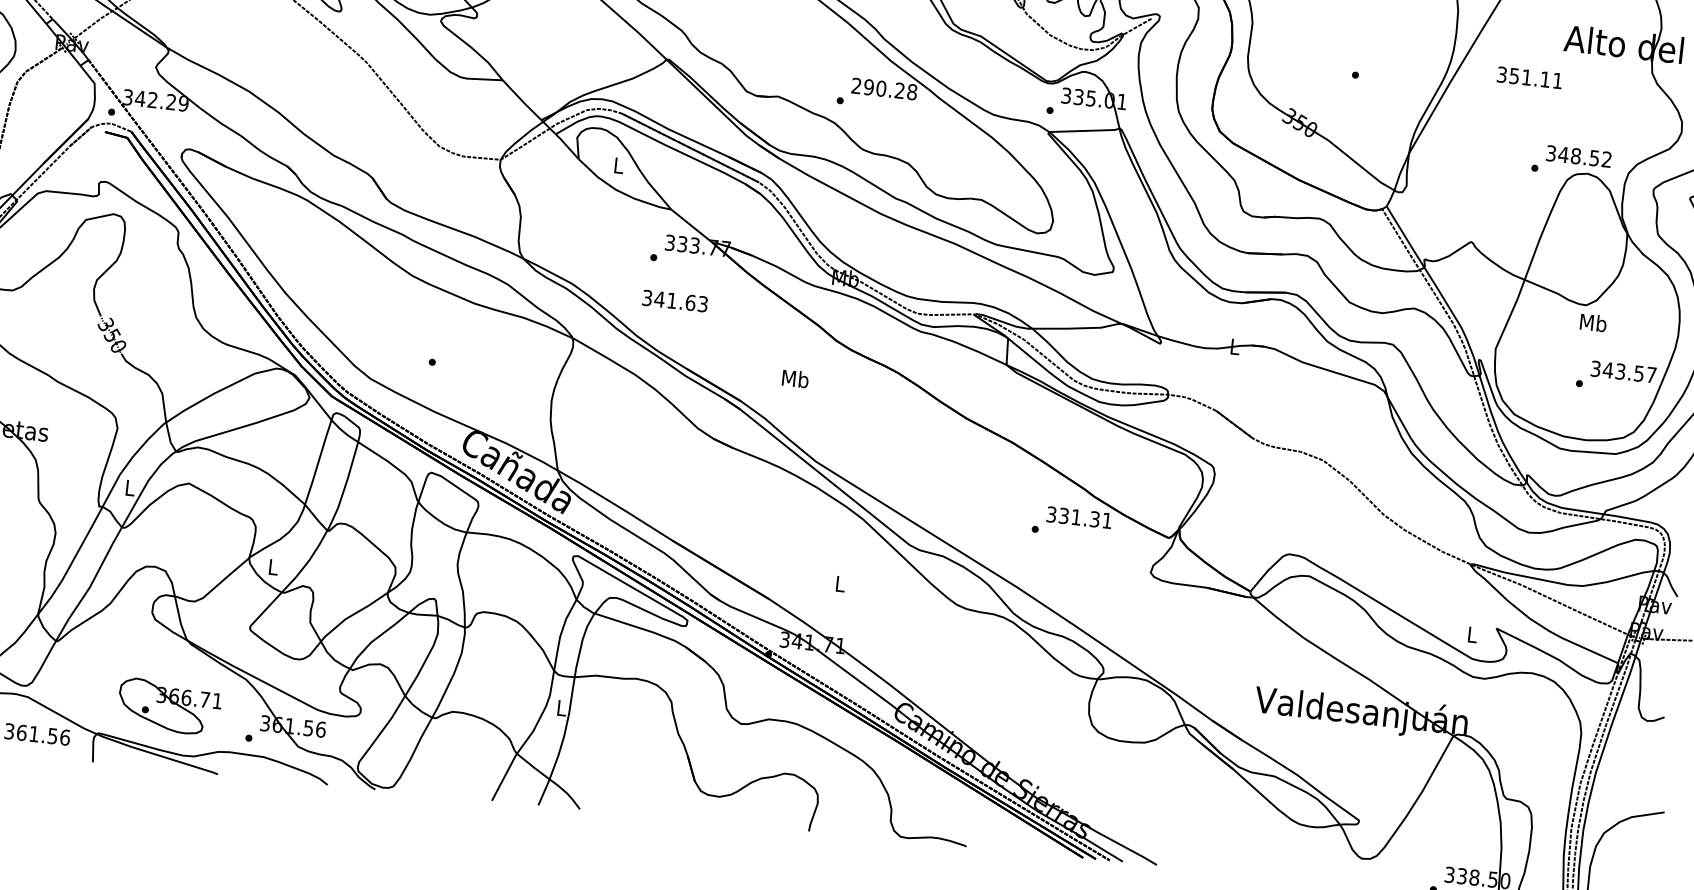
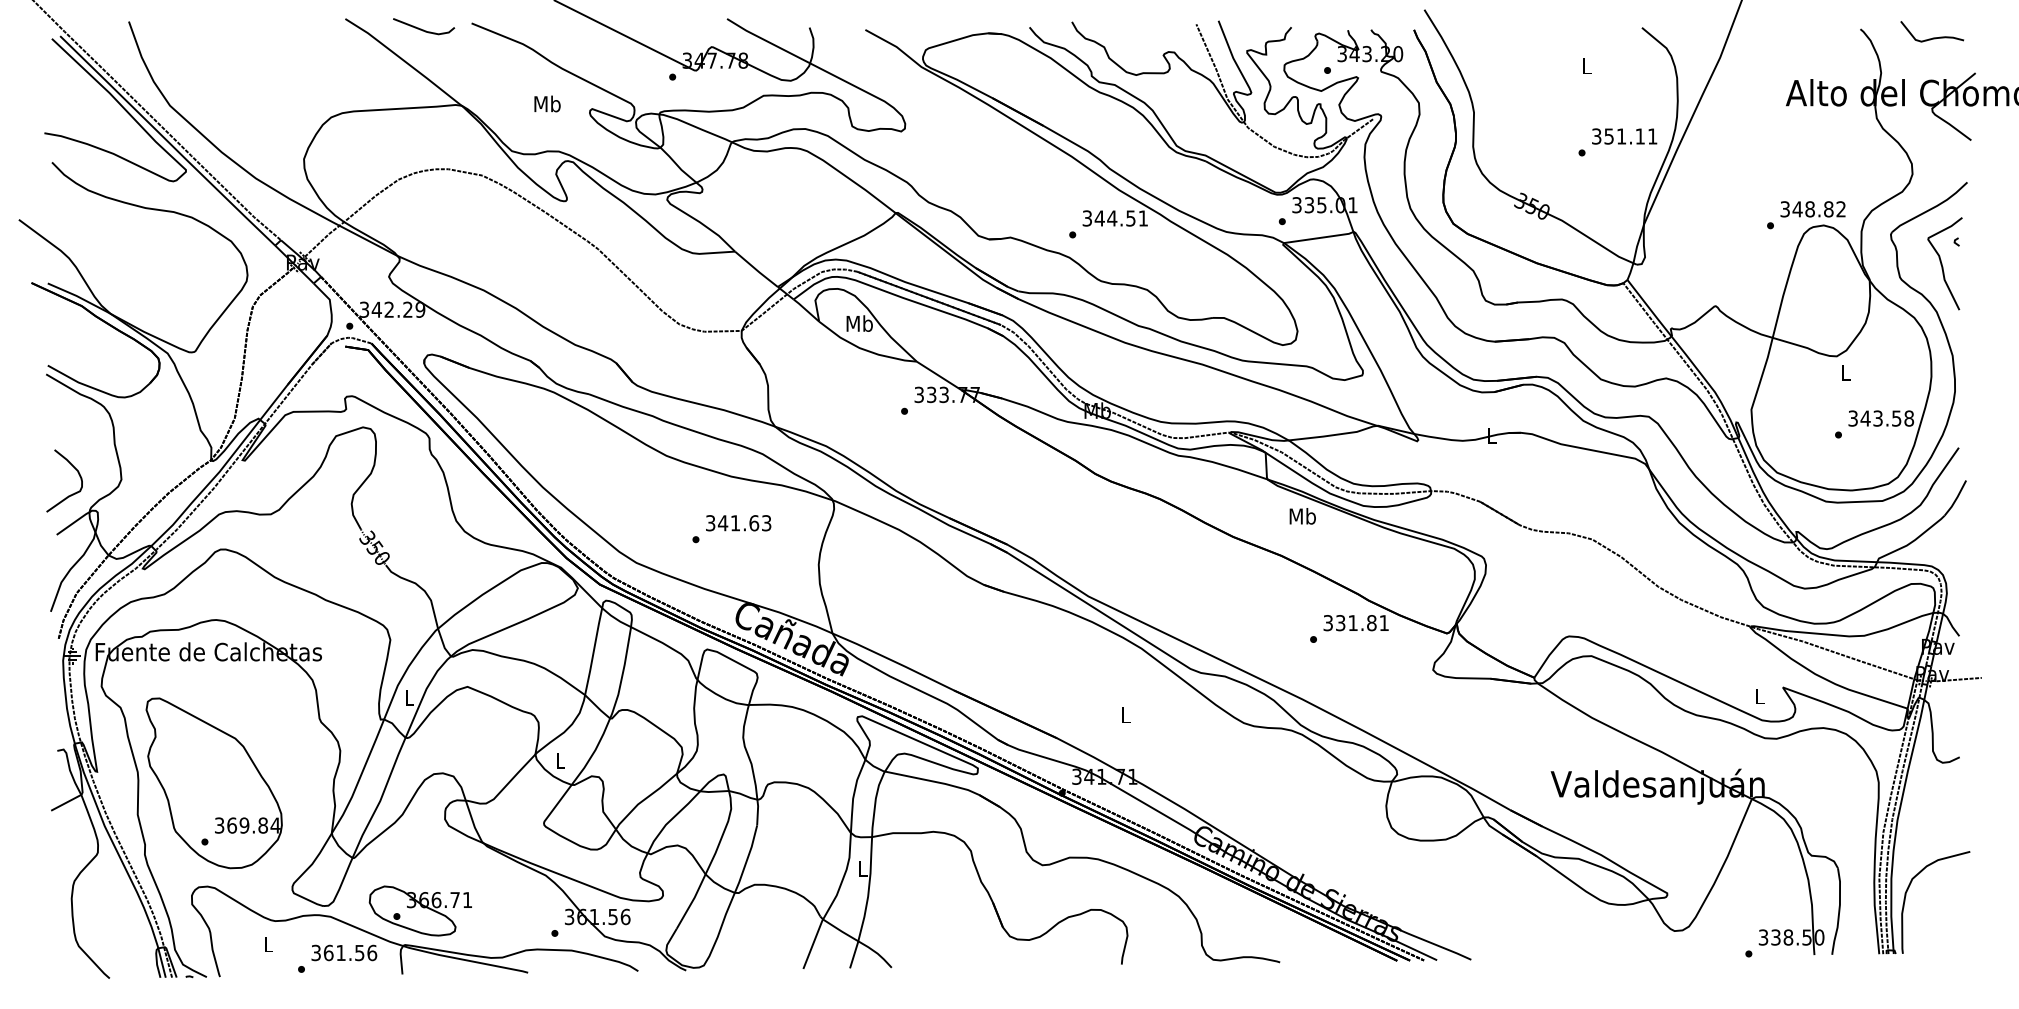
text: (1529, 77) -> (1624, 136), moved
text: (884, 89) -> (1115, 218), 290.28 -> 344.51
text: (1594, 158) -> (1828, 209), 348.52 -> 348.82
text: (618, 165) -> (859, 323), L -> Mb
text: (674, 301) -> (738, 523), moved
text: (1593, 322) -> (1845, 372), Mb -> L
text: (1651, 375) -> (1909, 418), 343.57 -> 343.58
text: (795, 379) -> (1302, 516), moved
text: (1094, 519) -> (1371, 623), 331.31 -> 331.81
part: (168, 706) -> (419, 910), moved

